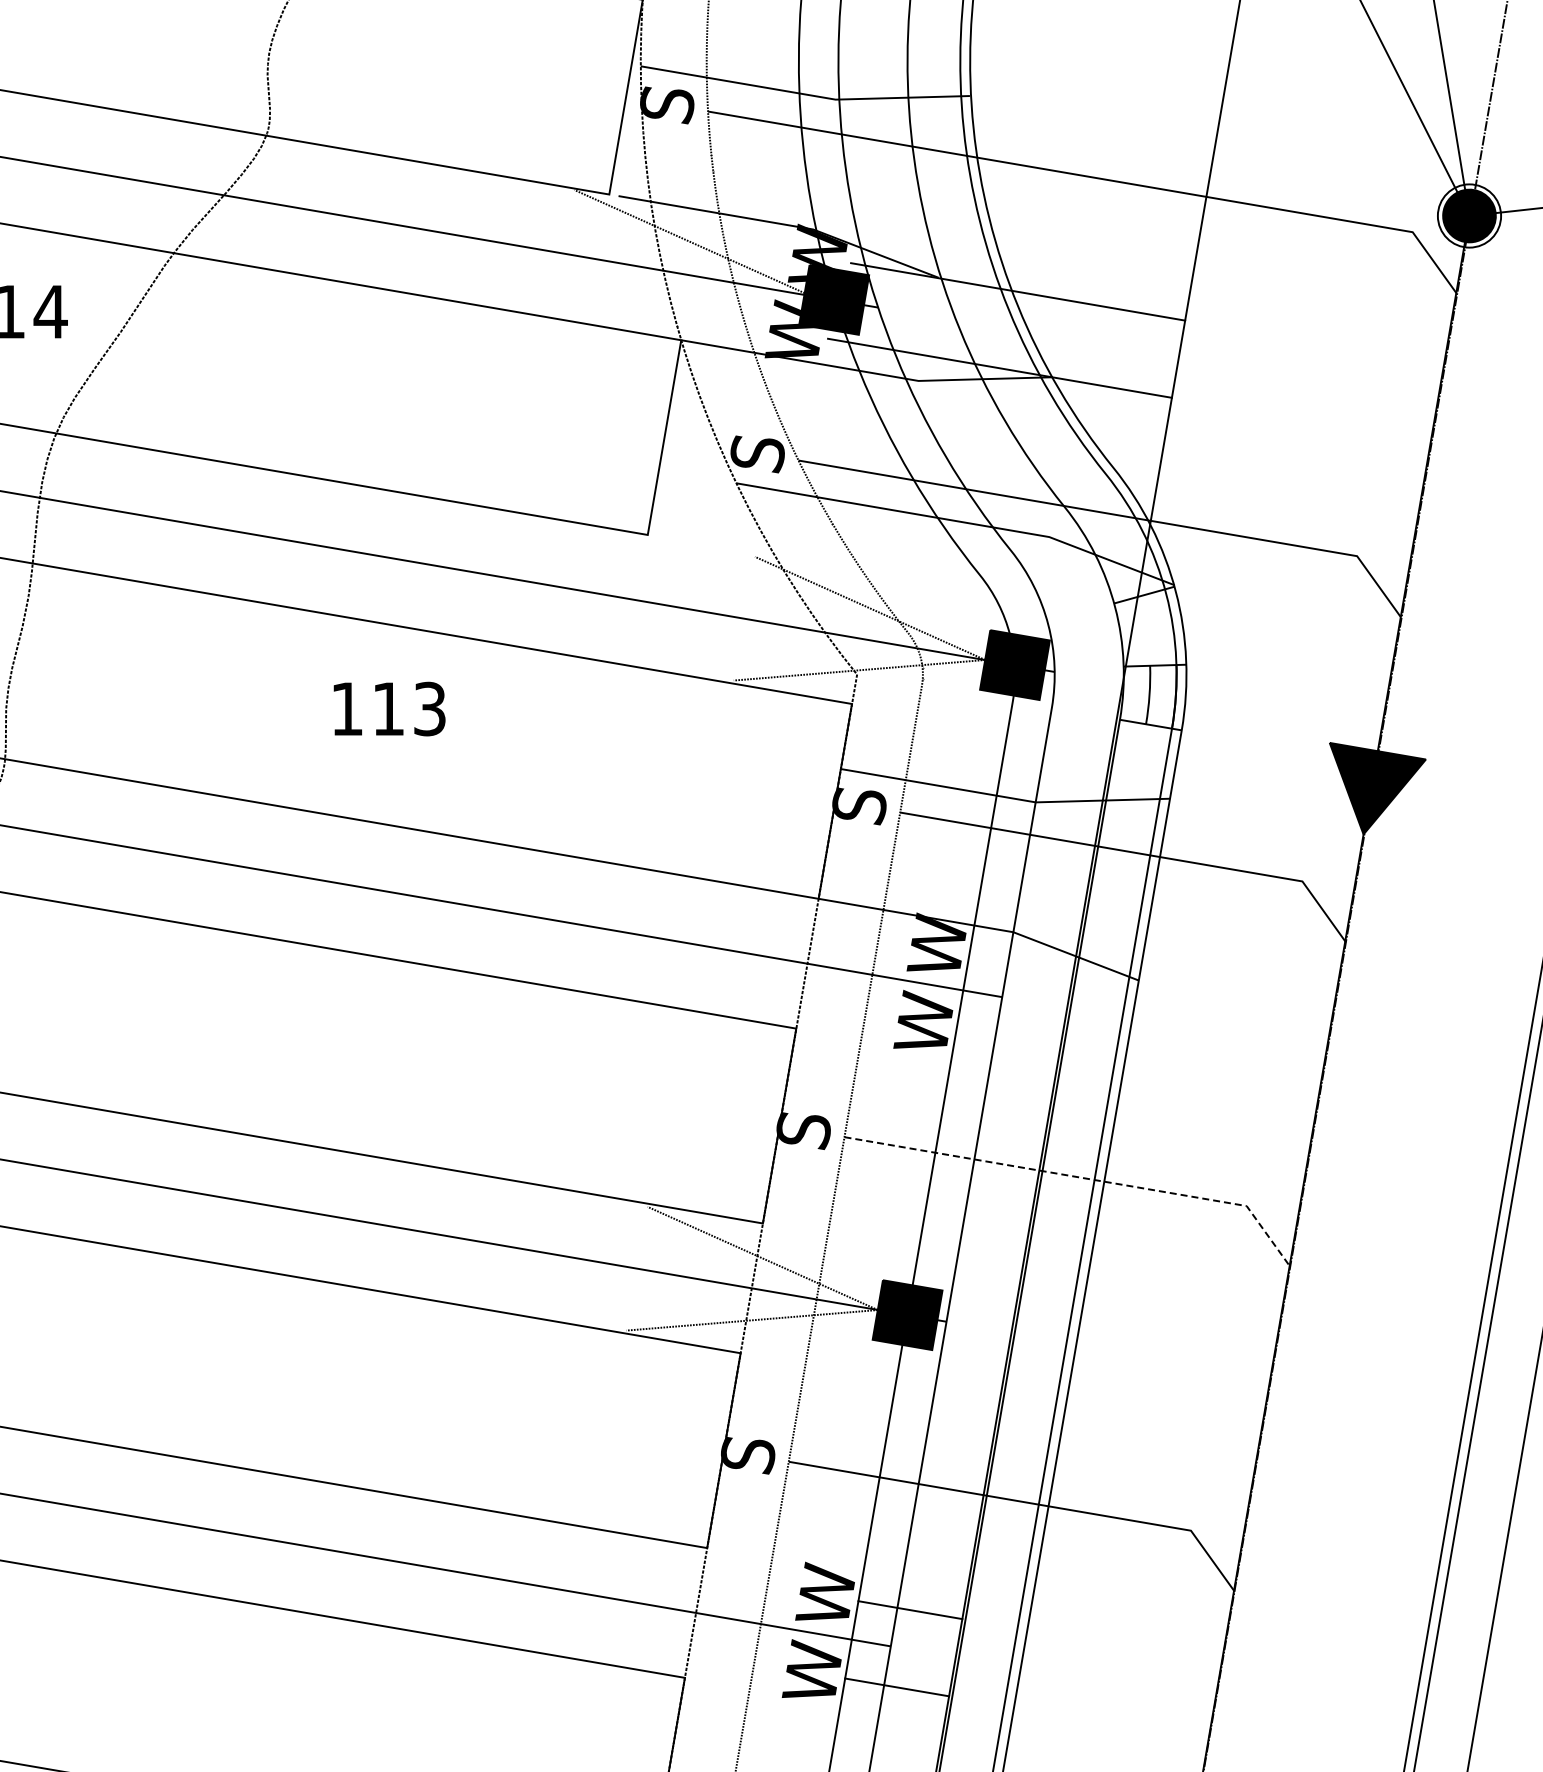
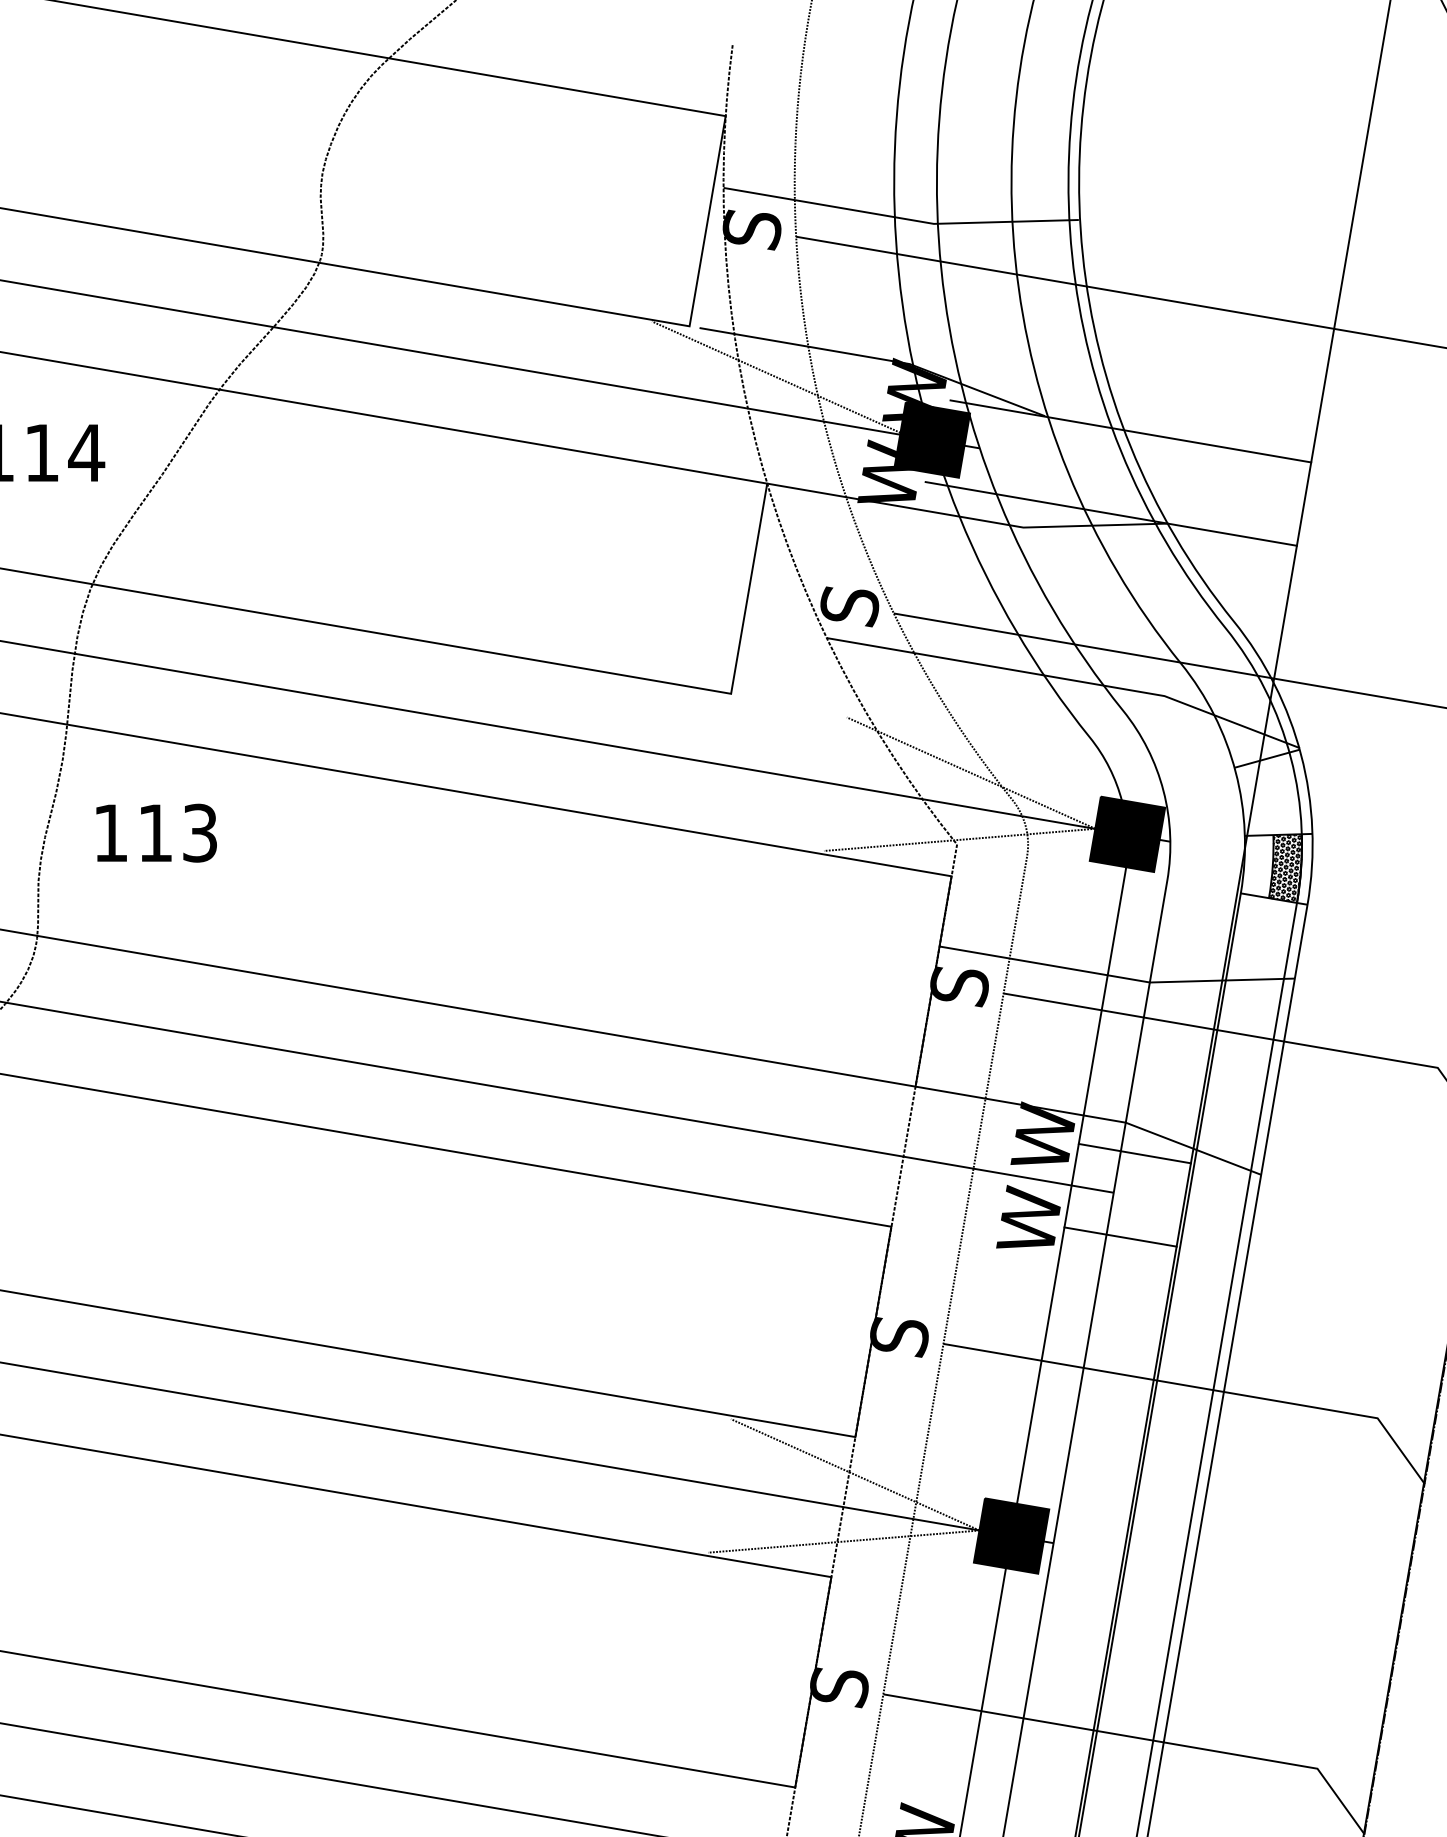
hatch: (1161, 696) -> (1285, 868), added
text: (389, 708) -> (156, 832), moved
line: (1021, 960) -> (1134, 1153), added
line: (1008, 1038) -> (1120, 1237), added
line: (1083, 1178) -> (1201, 1388), dashed -> solid

